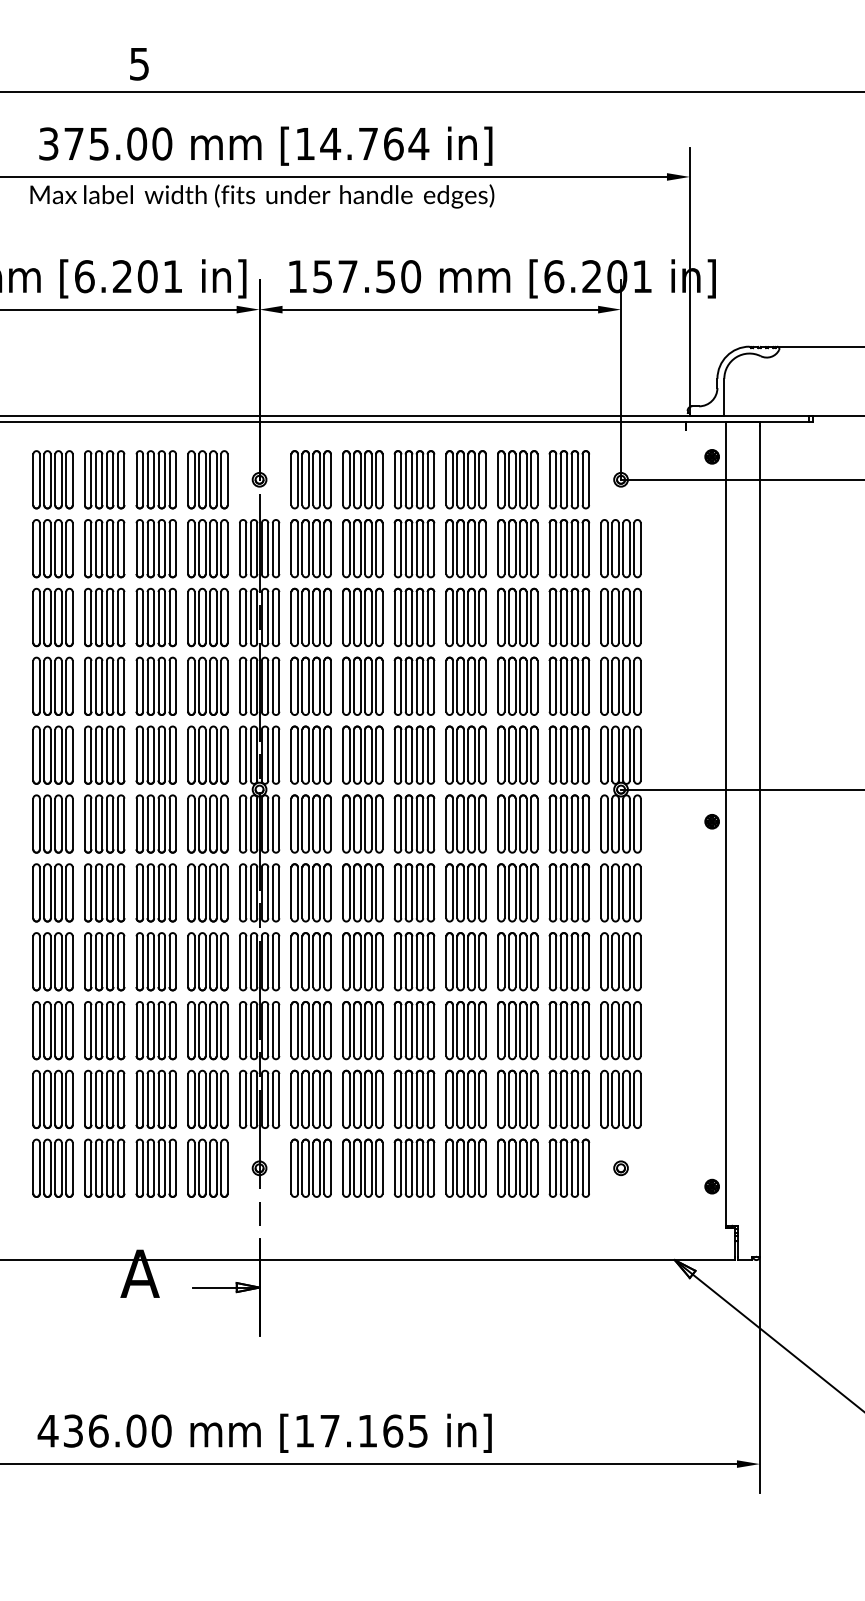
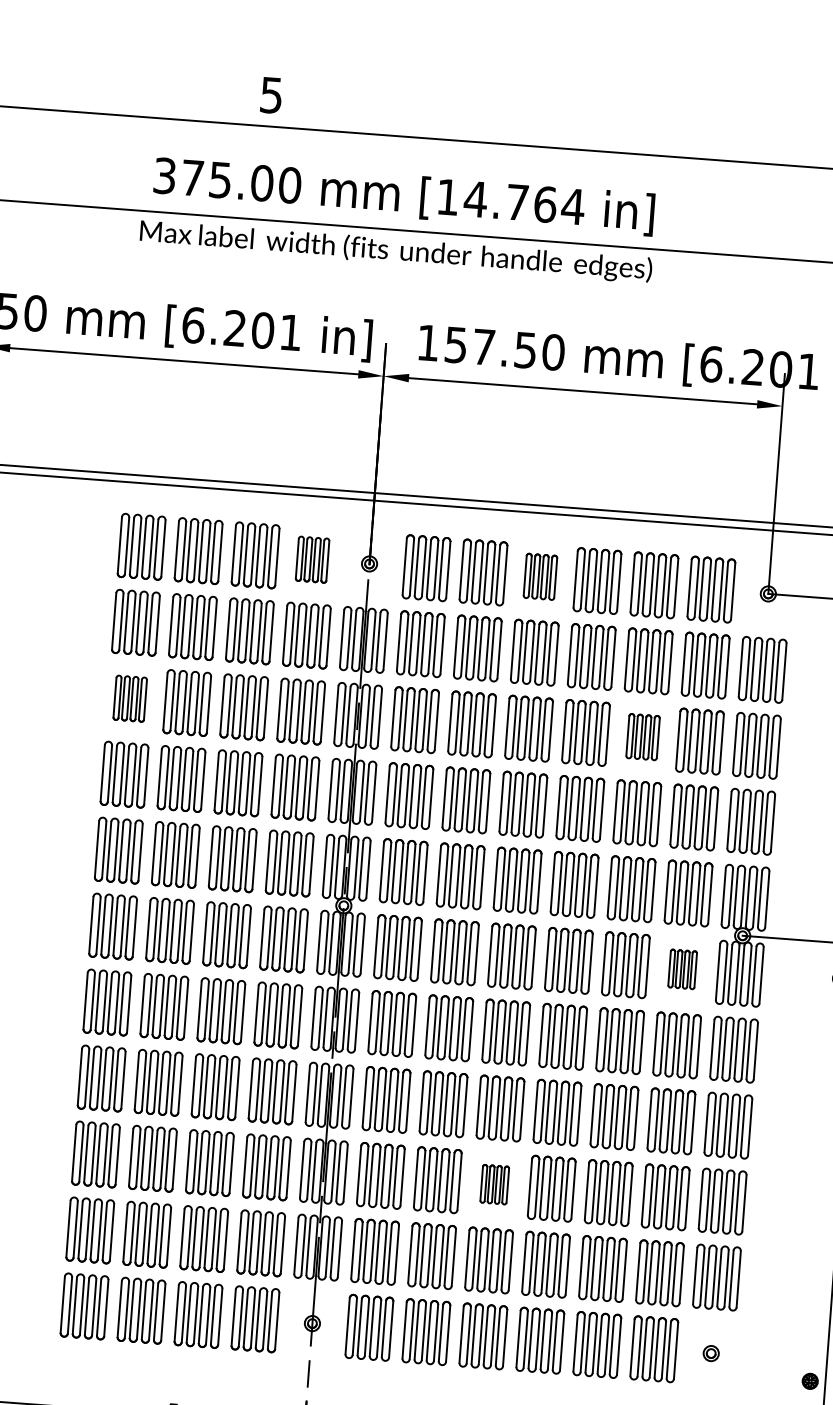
part: (207, 479) -> (312, 559), size x0.7
part: (414, 479) -> (540, 576), size x0.7
part: (517, 616) -> (642, 736), size x0.7
part: (52, 617) -> (129, 698), size x0.7
part: (568, 823) -> (681, 968), size x0.6
part: (414, 1030) -> (494, 1184), size x0.6

